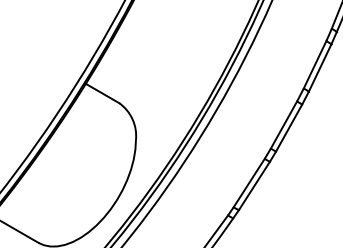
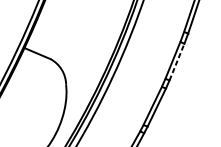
line: (289, 128) -> (177, 62), solid -> dashed

